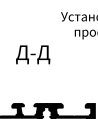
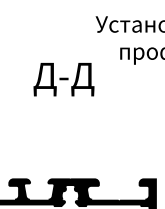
text: (33, 54) -> (64, 79), moved

